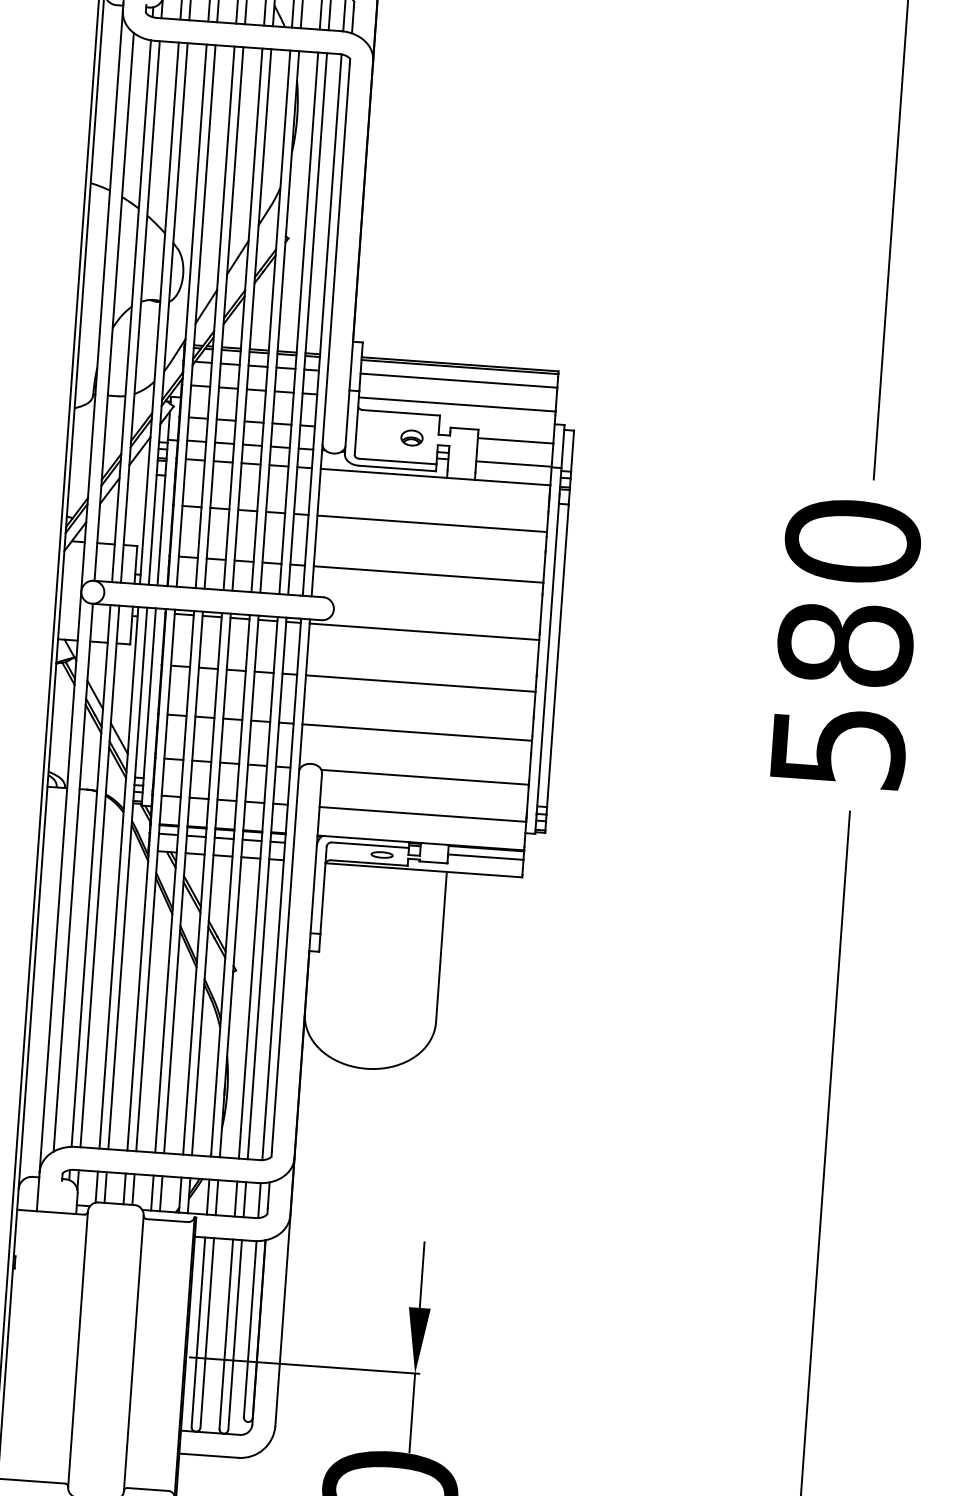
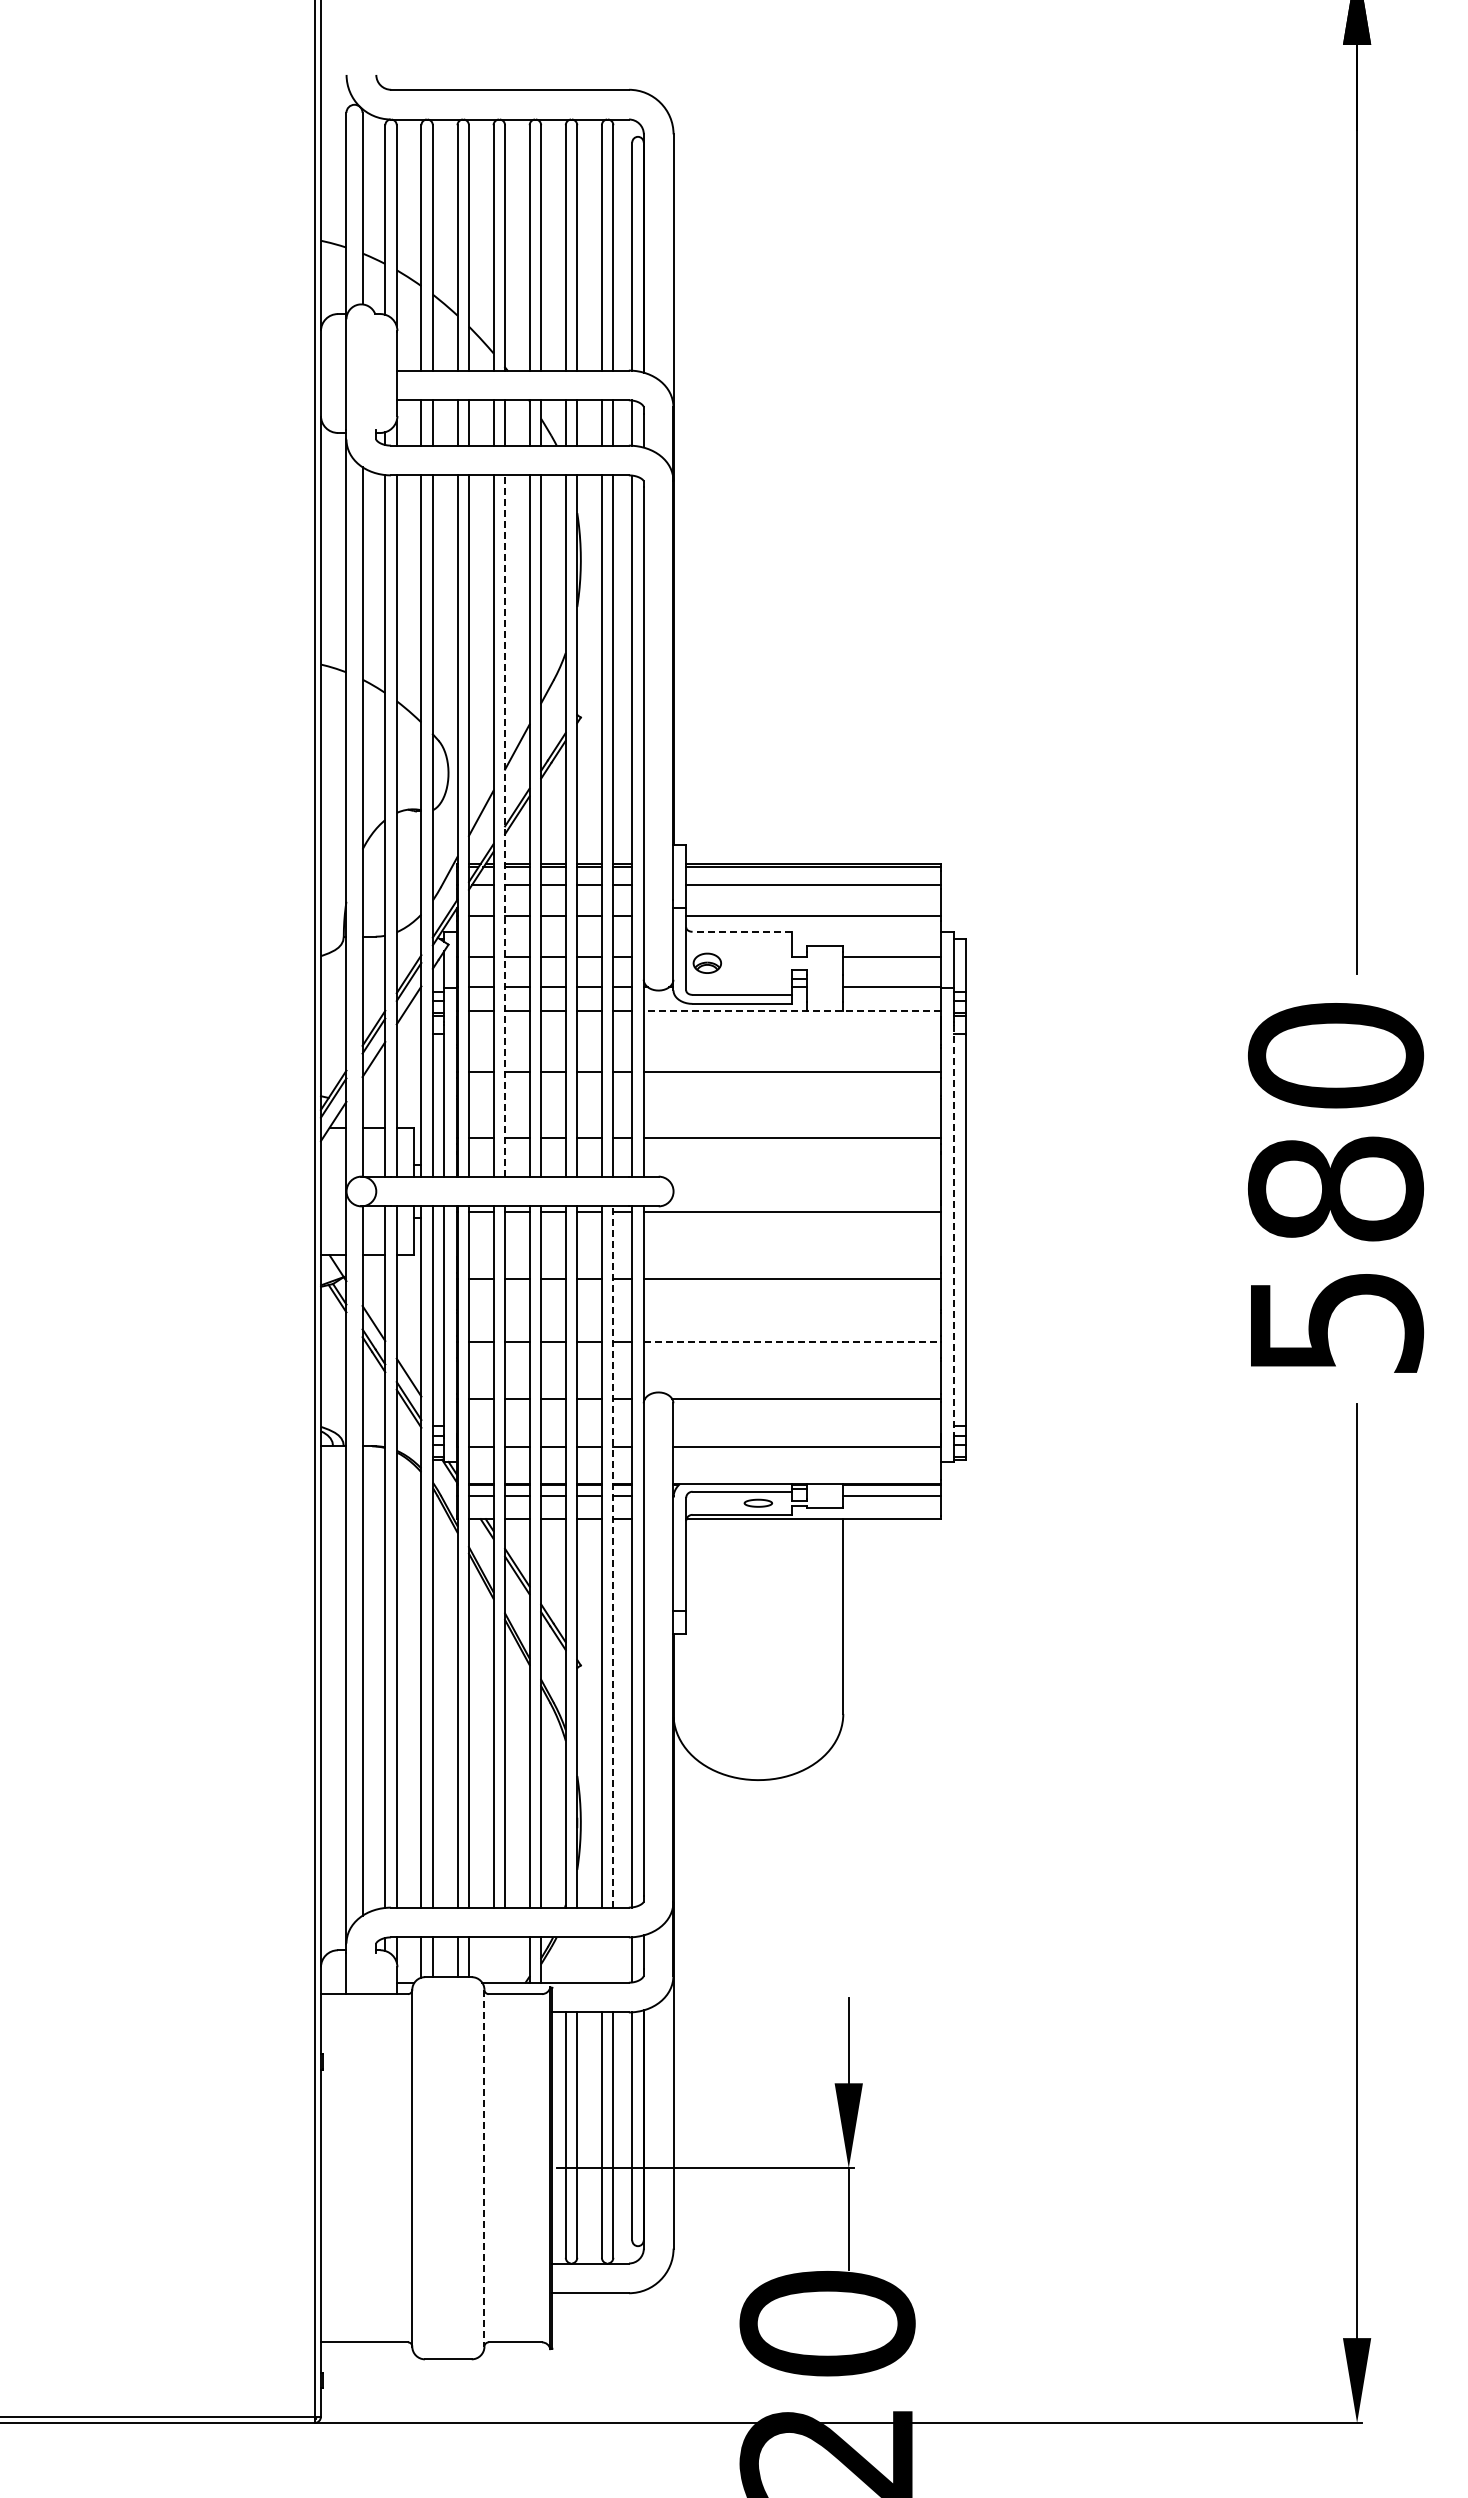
line: (224, 318) -> (505, 826), solid -> dashed
line: (401, 412) -> (742, 931), solid -> dashed
part: (412, 437) -> (707, 962), moved
line: (435, 477) -> (792, 1011), solid -> dashed
line: (547, 655) -> (953, 1230), solid -> dashed
line: (417, 732) -> (792, 1342), solid -> dashed
line: (267, 888) -> (613, 1557), solid -> dashed
line: (152, 1192) -> (493, 1959), removed
line: (161, 1193) -> (505, 1959), removed
line: (207, 1196) -> (565, 1959), removed
line: (217, 1197) -> (577, 1959), removed
line: (235, 1198) -> (601, 1959), removed
line: (244, 1199) -> (613, 1959), removed
line: (133, 1353) -> (484, 2168), solid -> dashed

